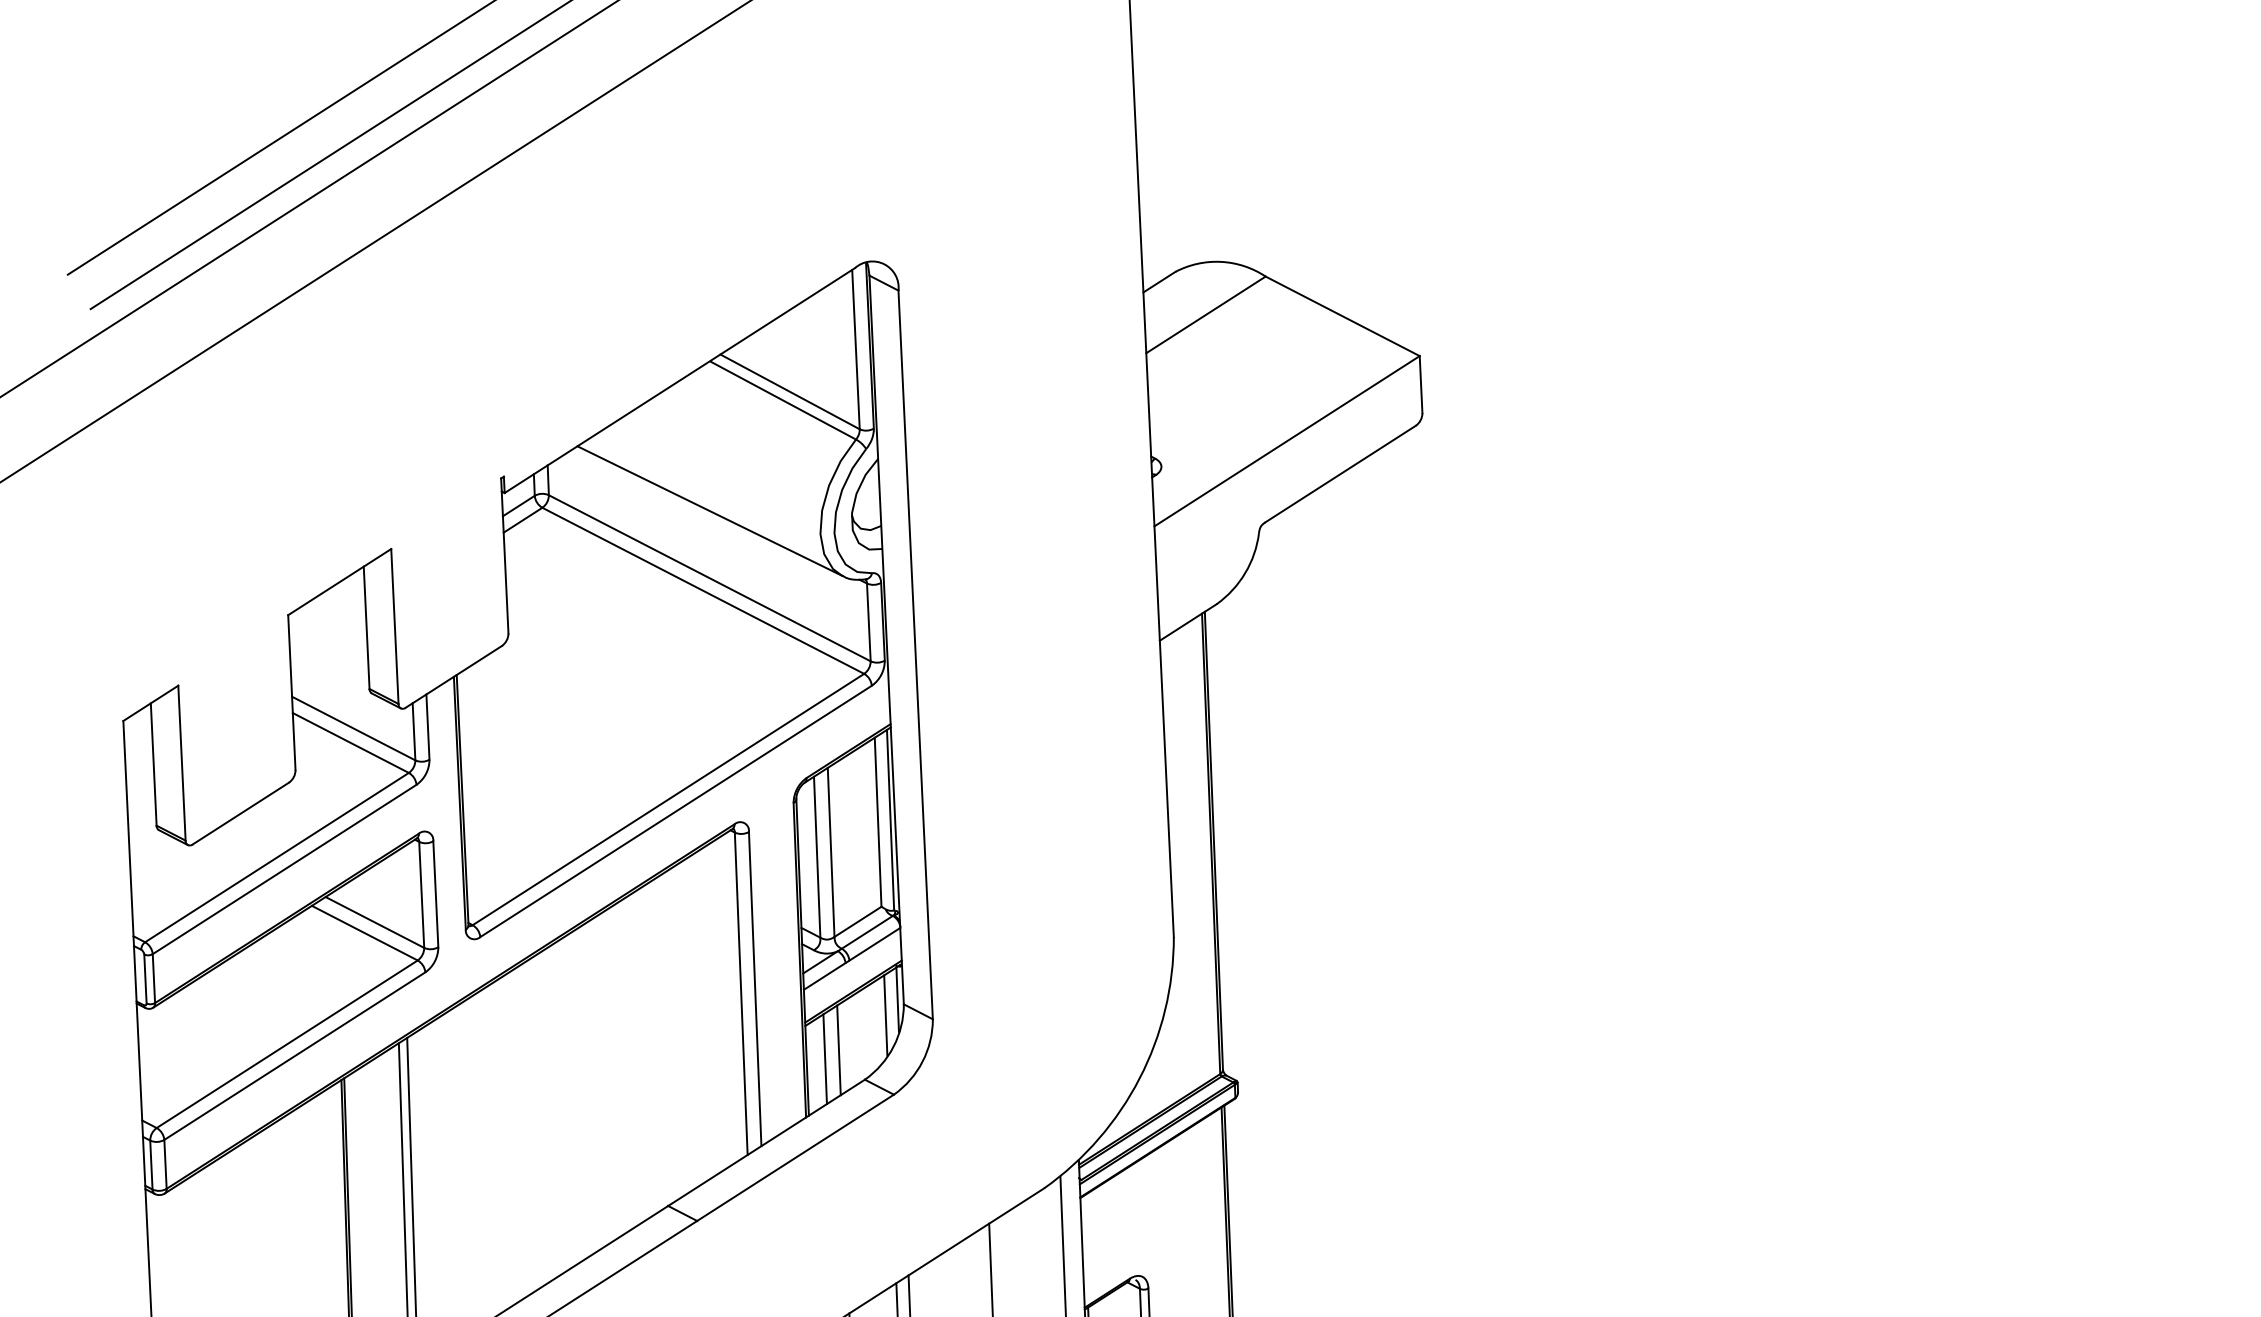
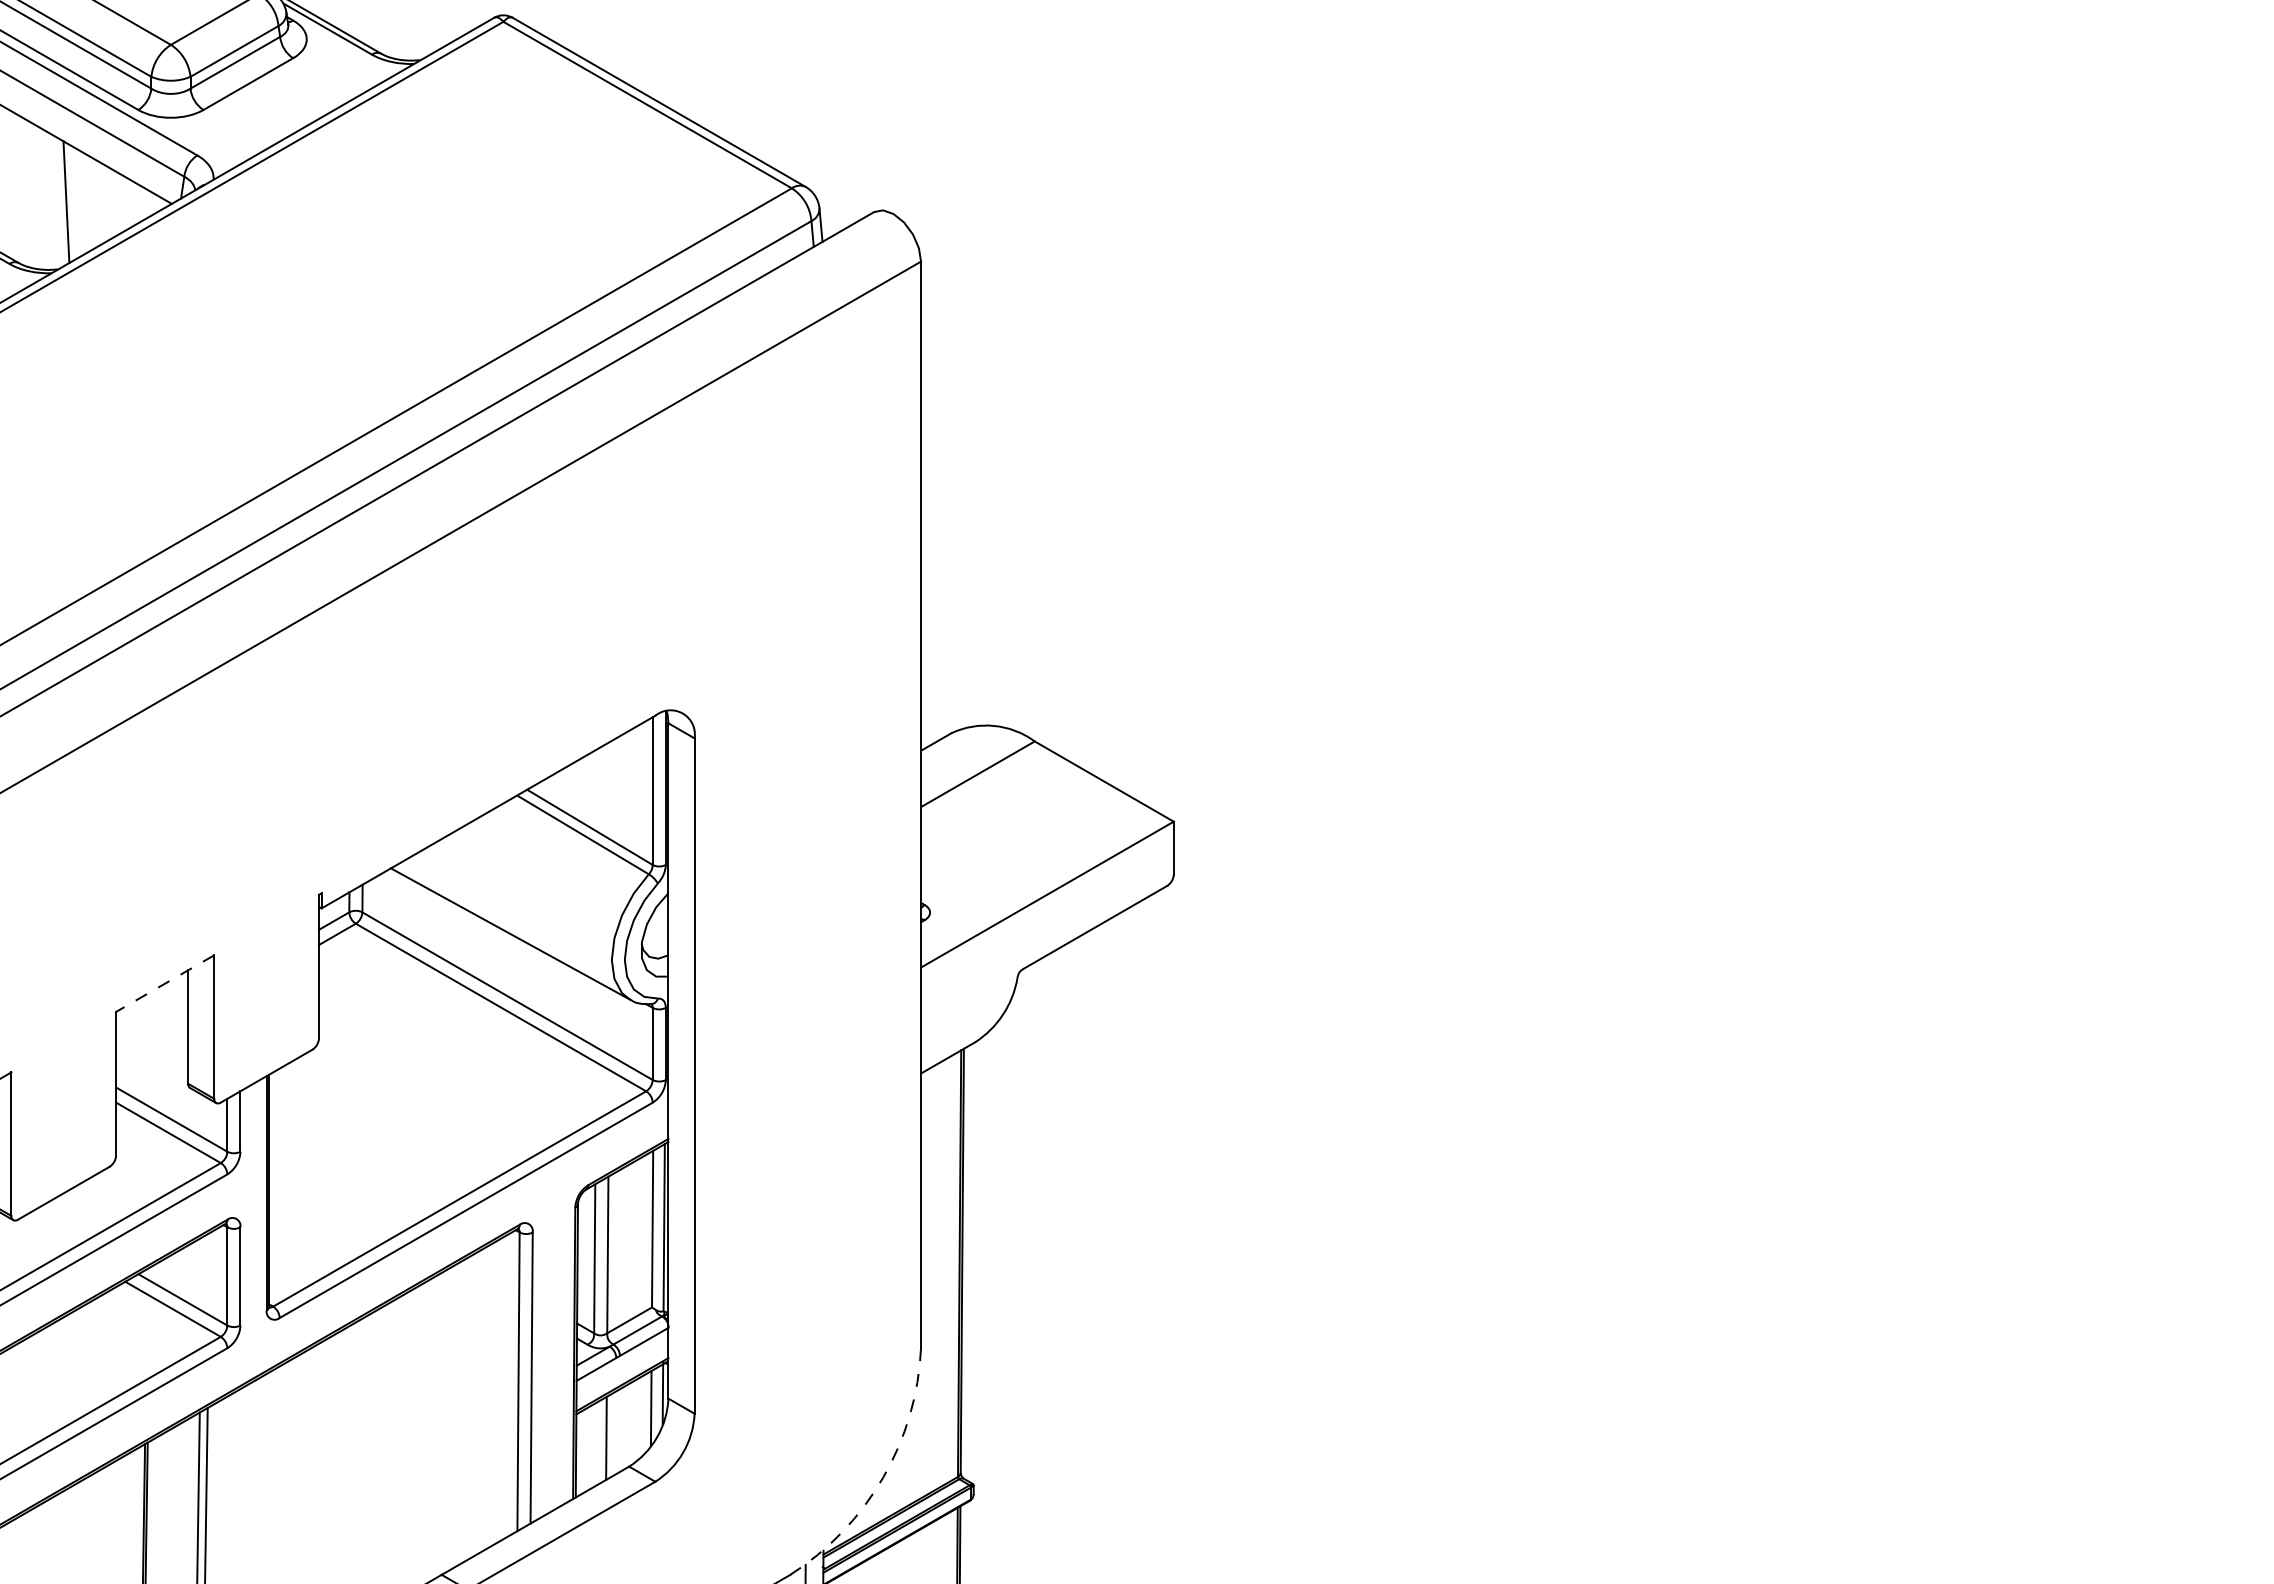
line: (340, 581) -> (165, 983), solid -> dashed
line: (825, 1058) -> (593, 1445), removed
arc: (1139, 1078) -> (883, 1477), solid -> dashed

